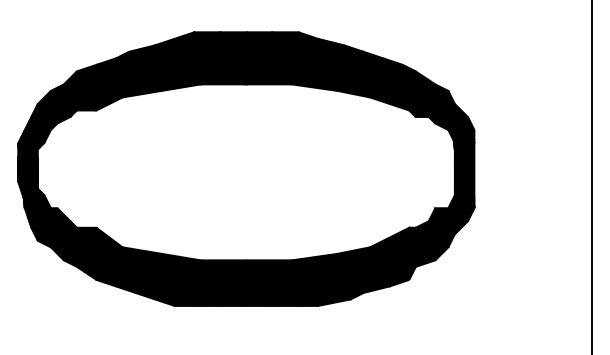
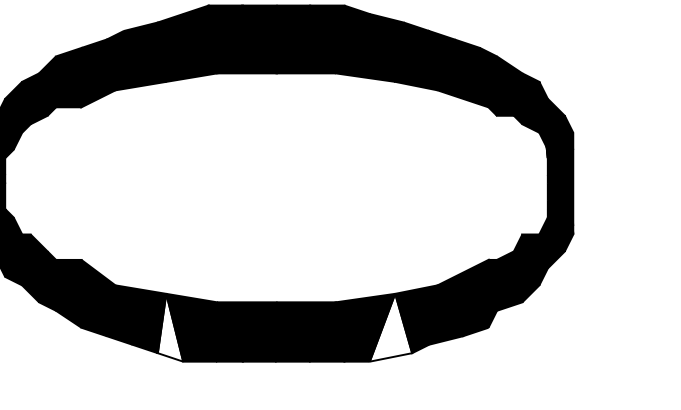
fill: (164, 279) -> (170, 327), removed
fill: (334, 279) -> (391, 327), removed

